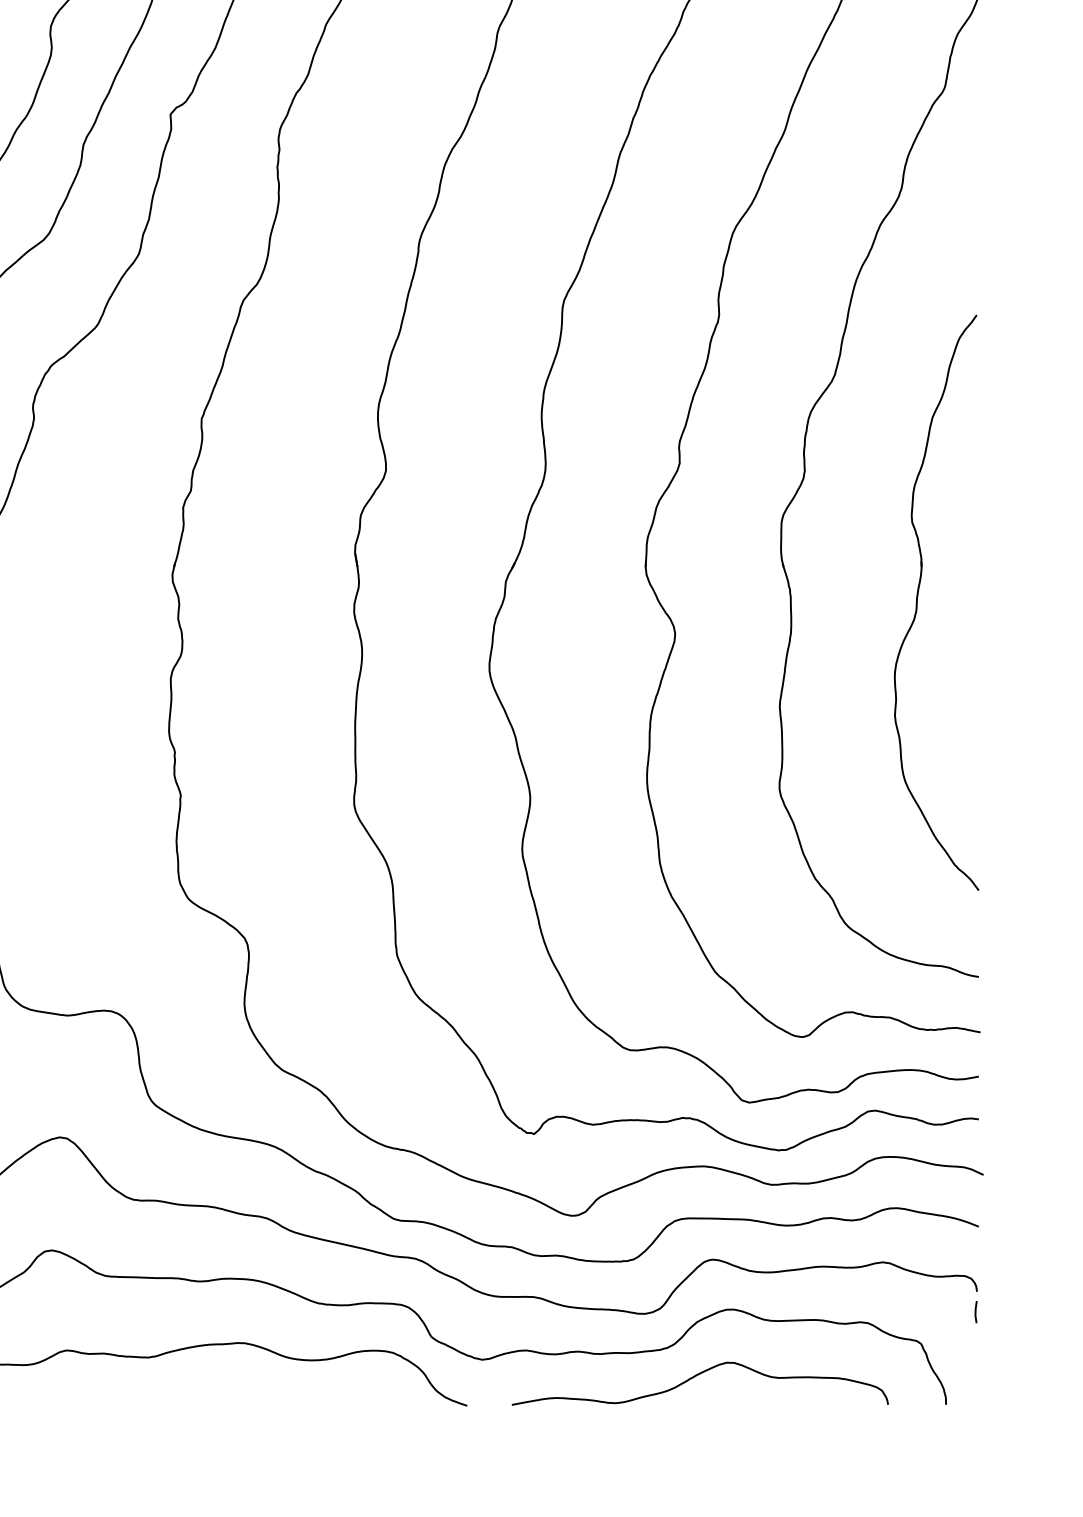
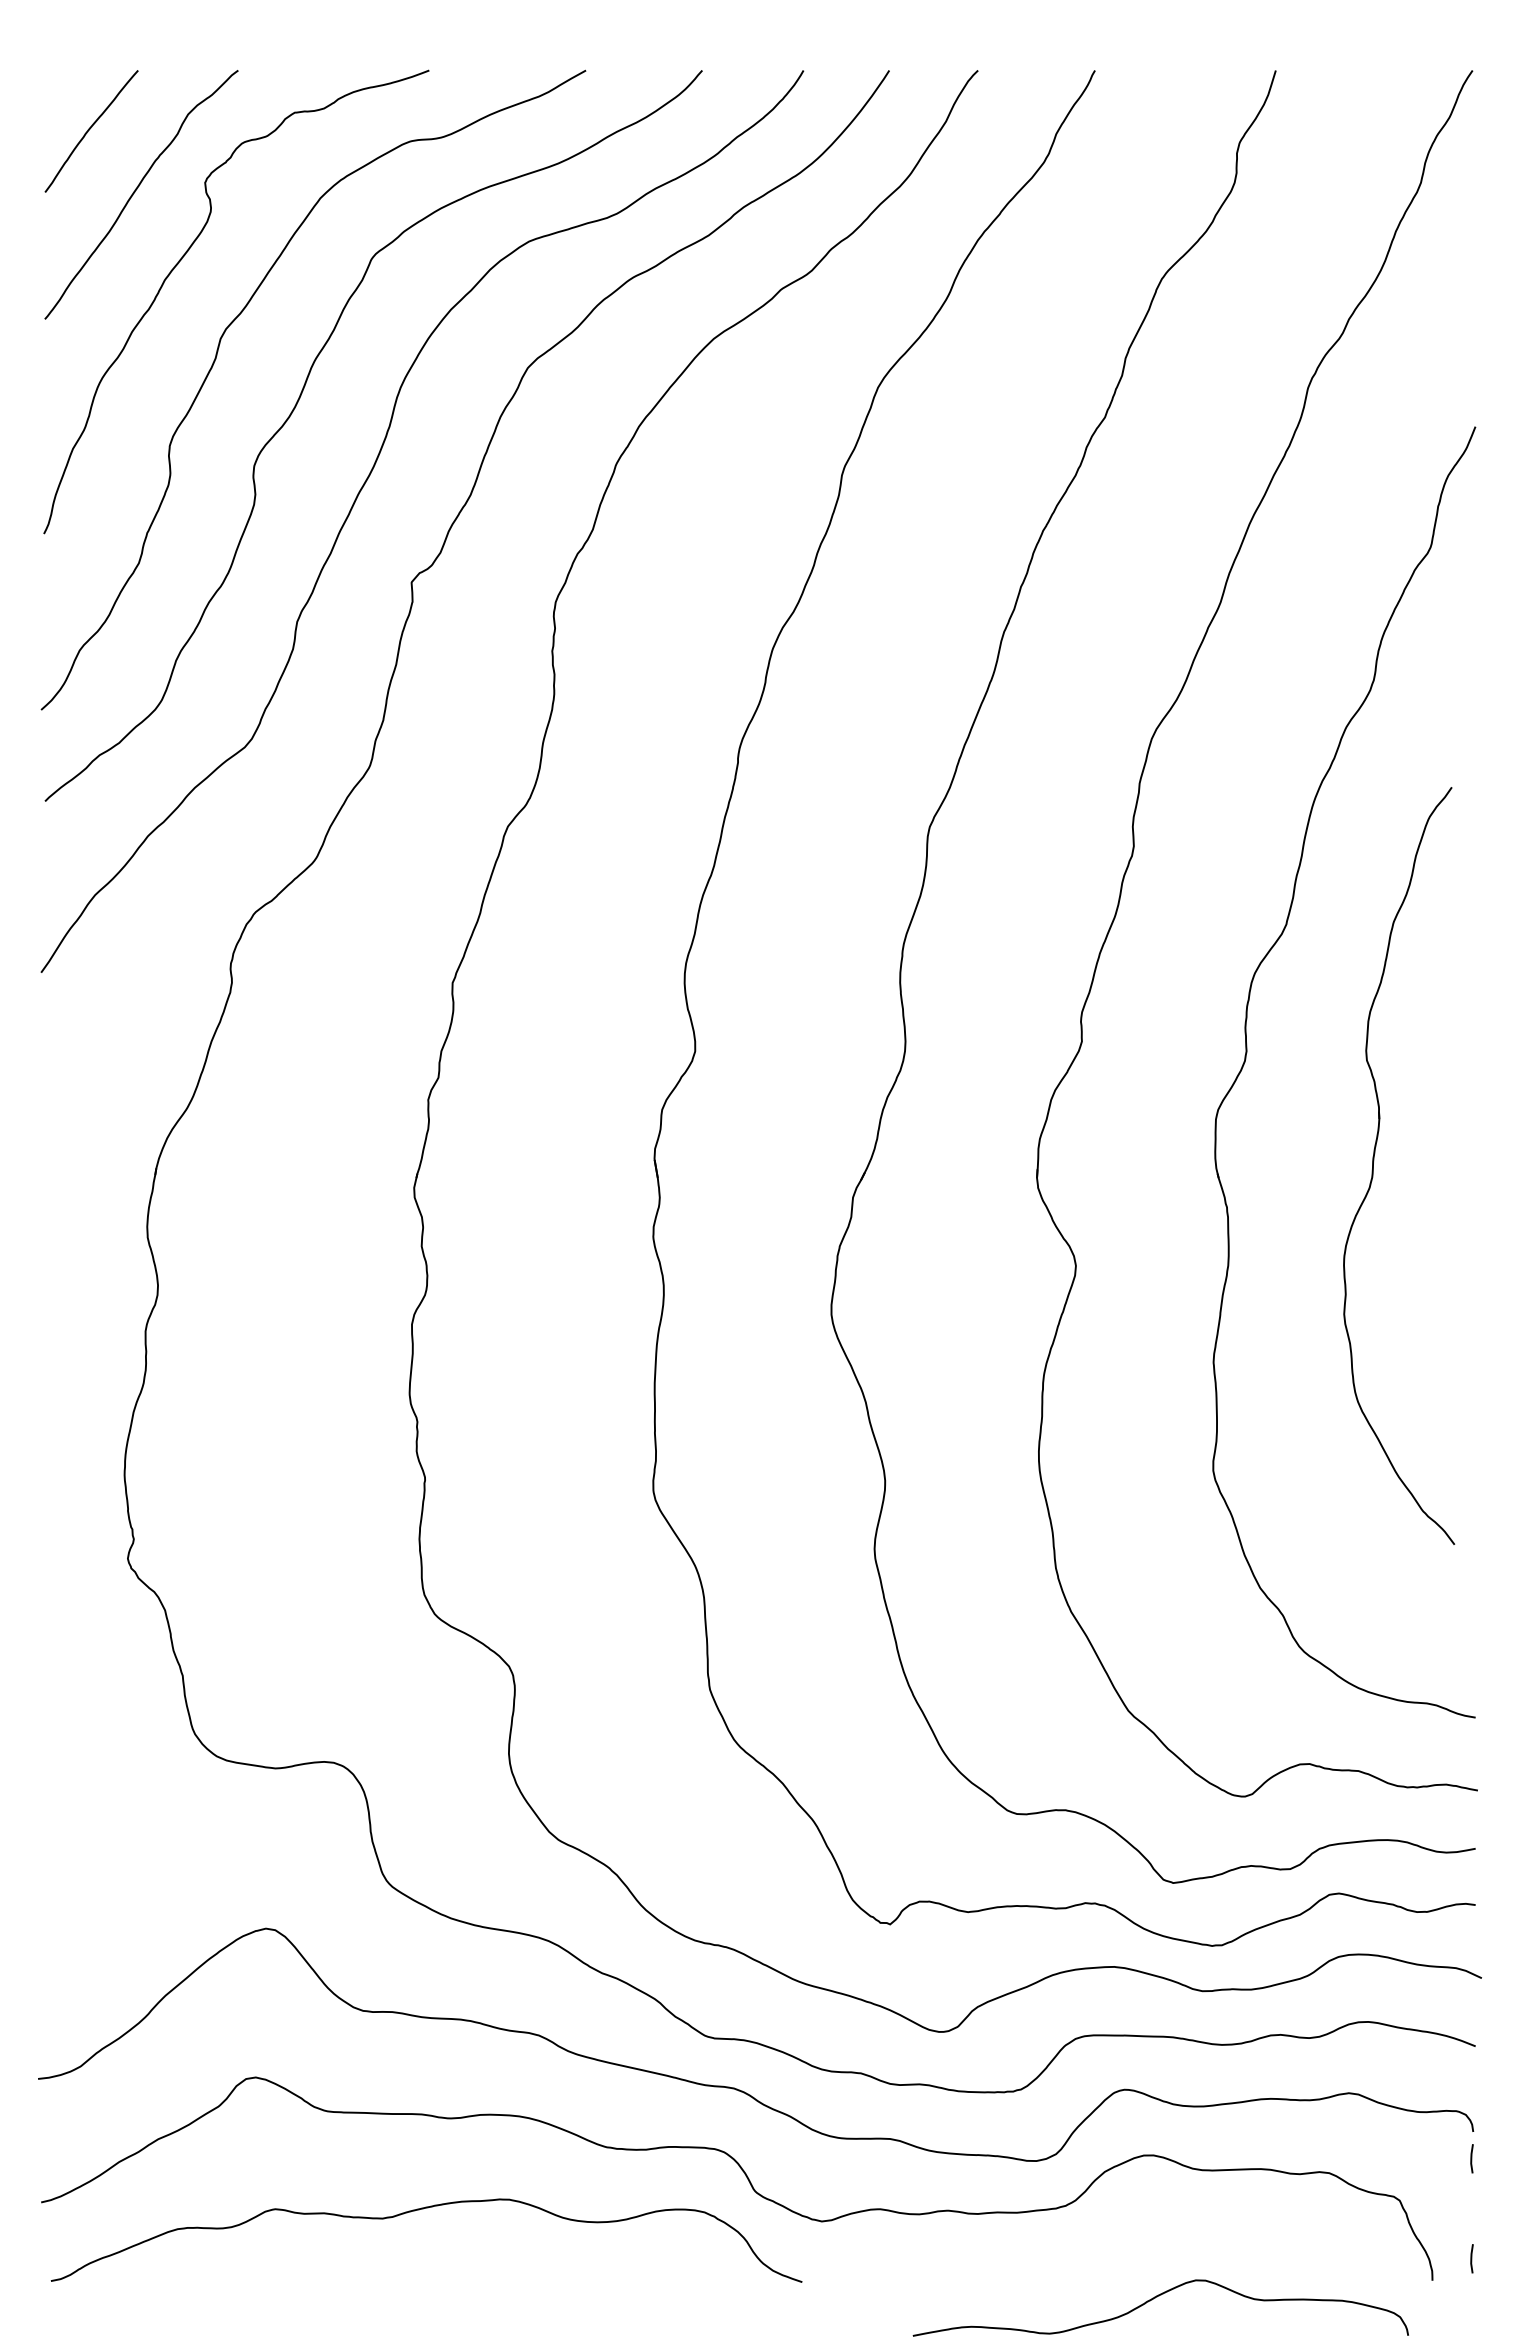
part: (917, 599) -> (1374, 1161), moved
curve: (696, 1376) -> (1155, 2298), moved
line: (975, 1387) -> (1471, 2258), added

